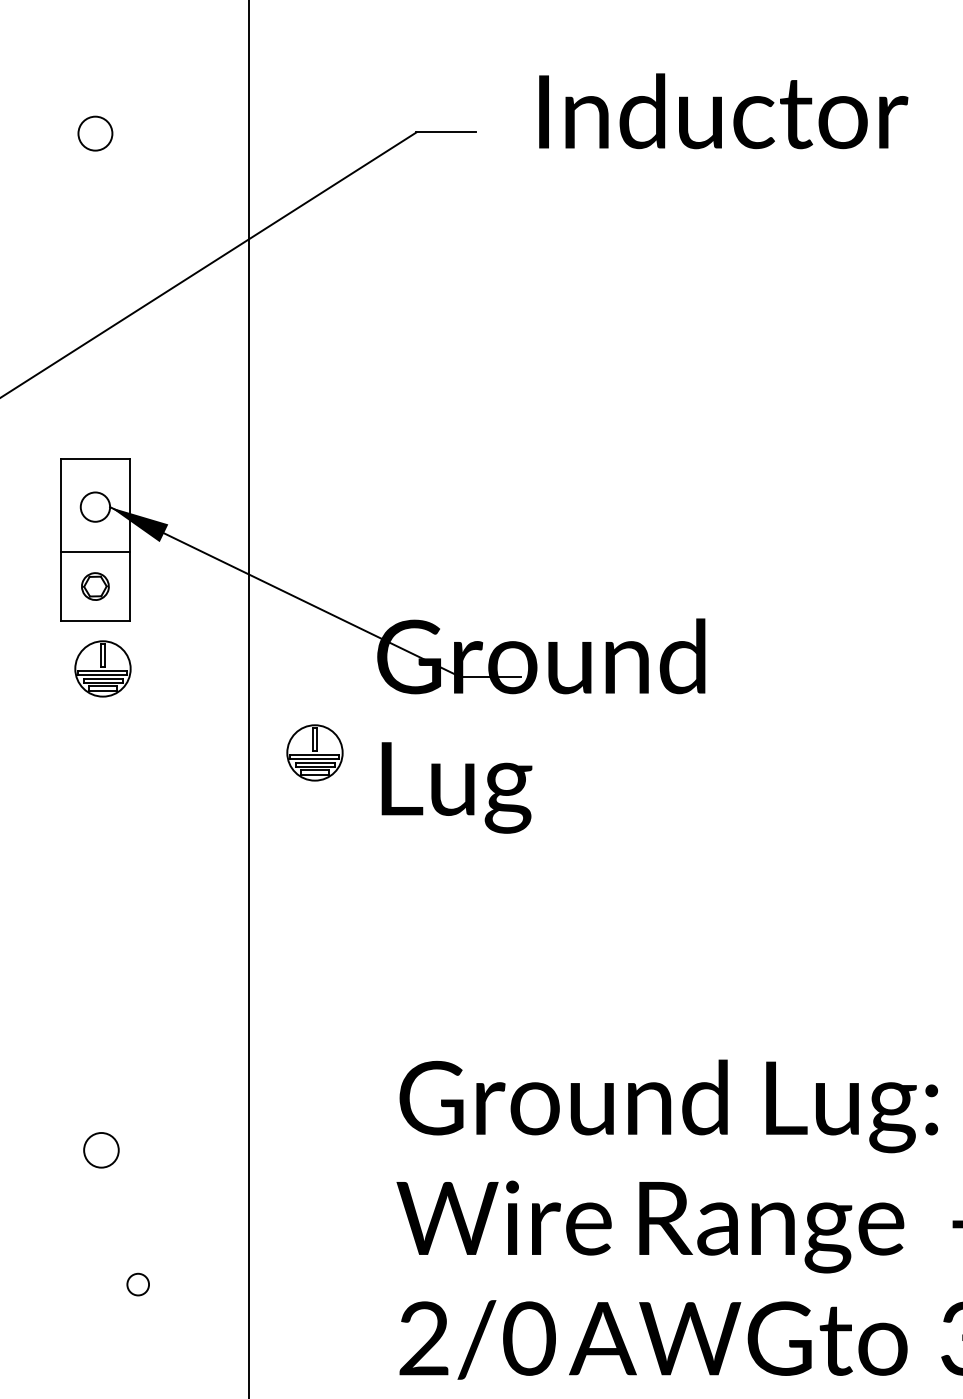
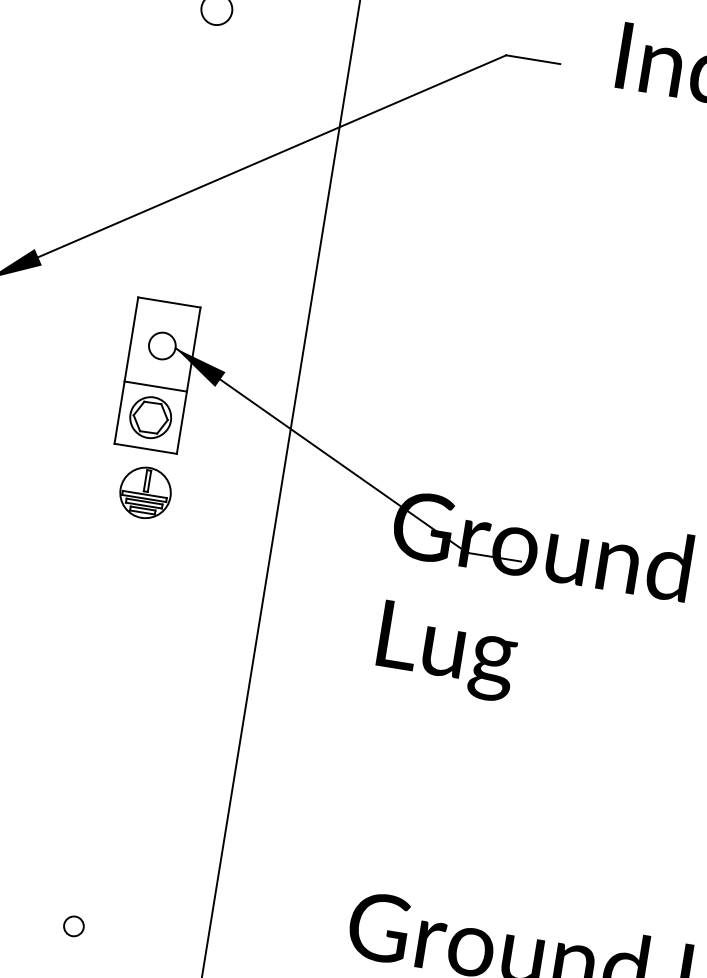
part: (95, 586) -> (150, 417), size x1.67
part: (314, 752) -> (323, 599), removed
circle: (101, 1150) -> (73, 926), size x0.62

